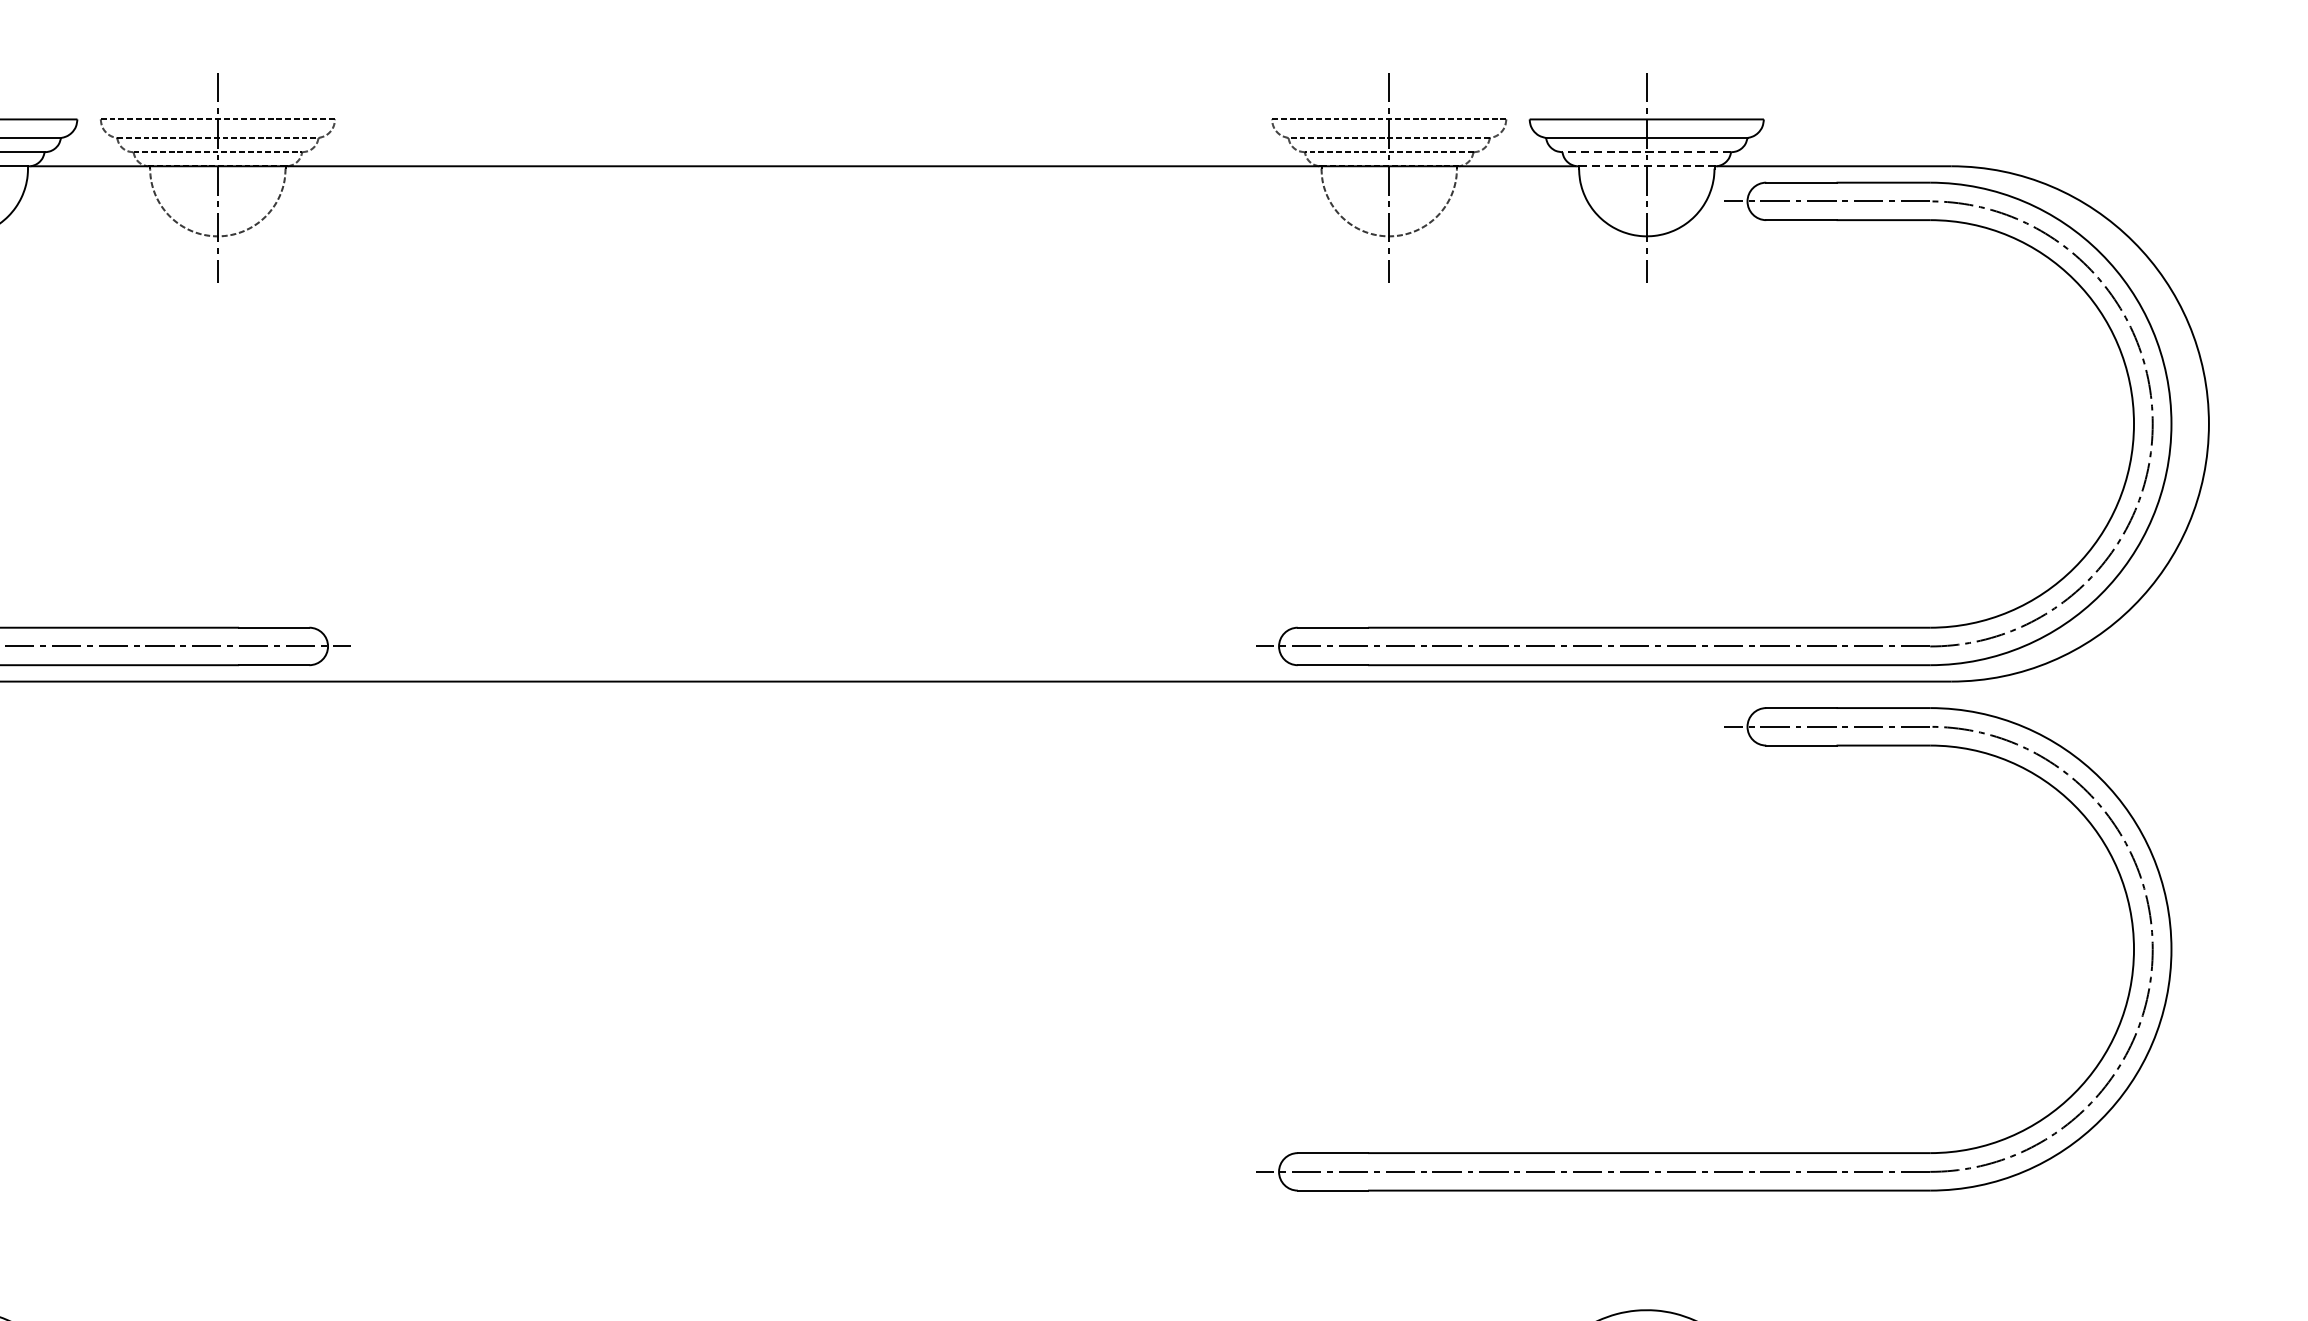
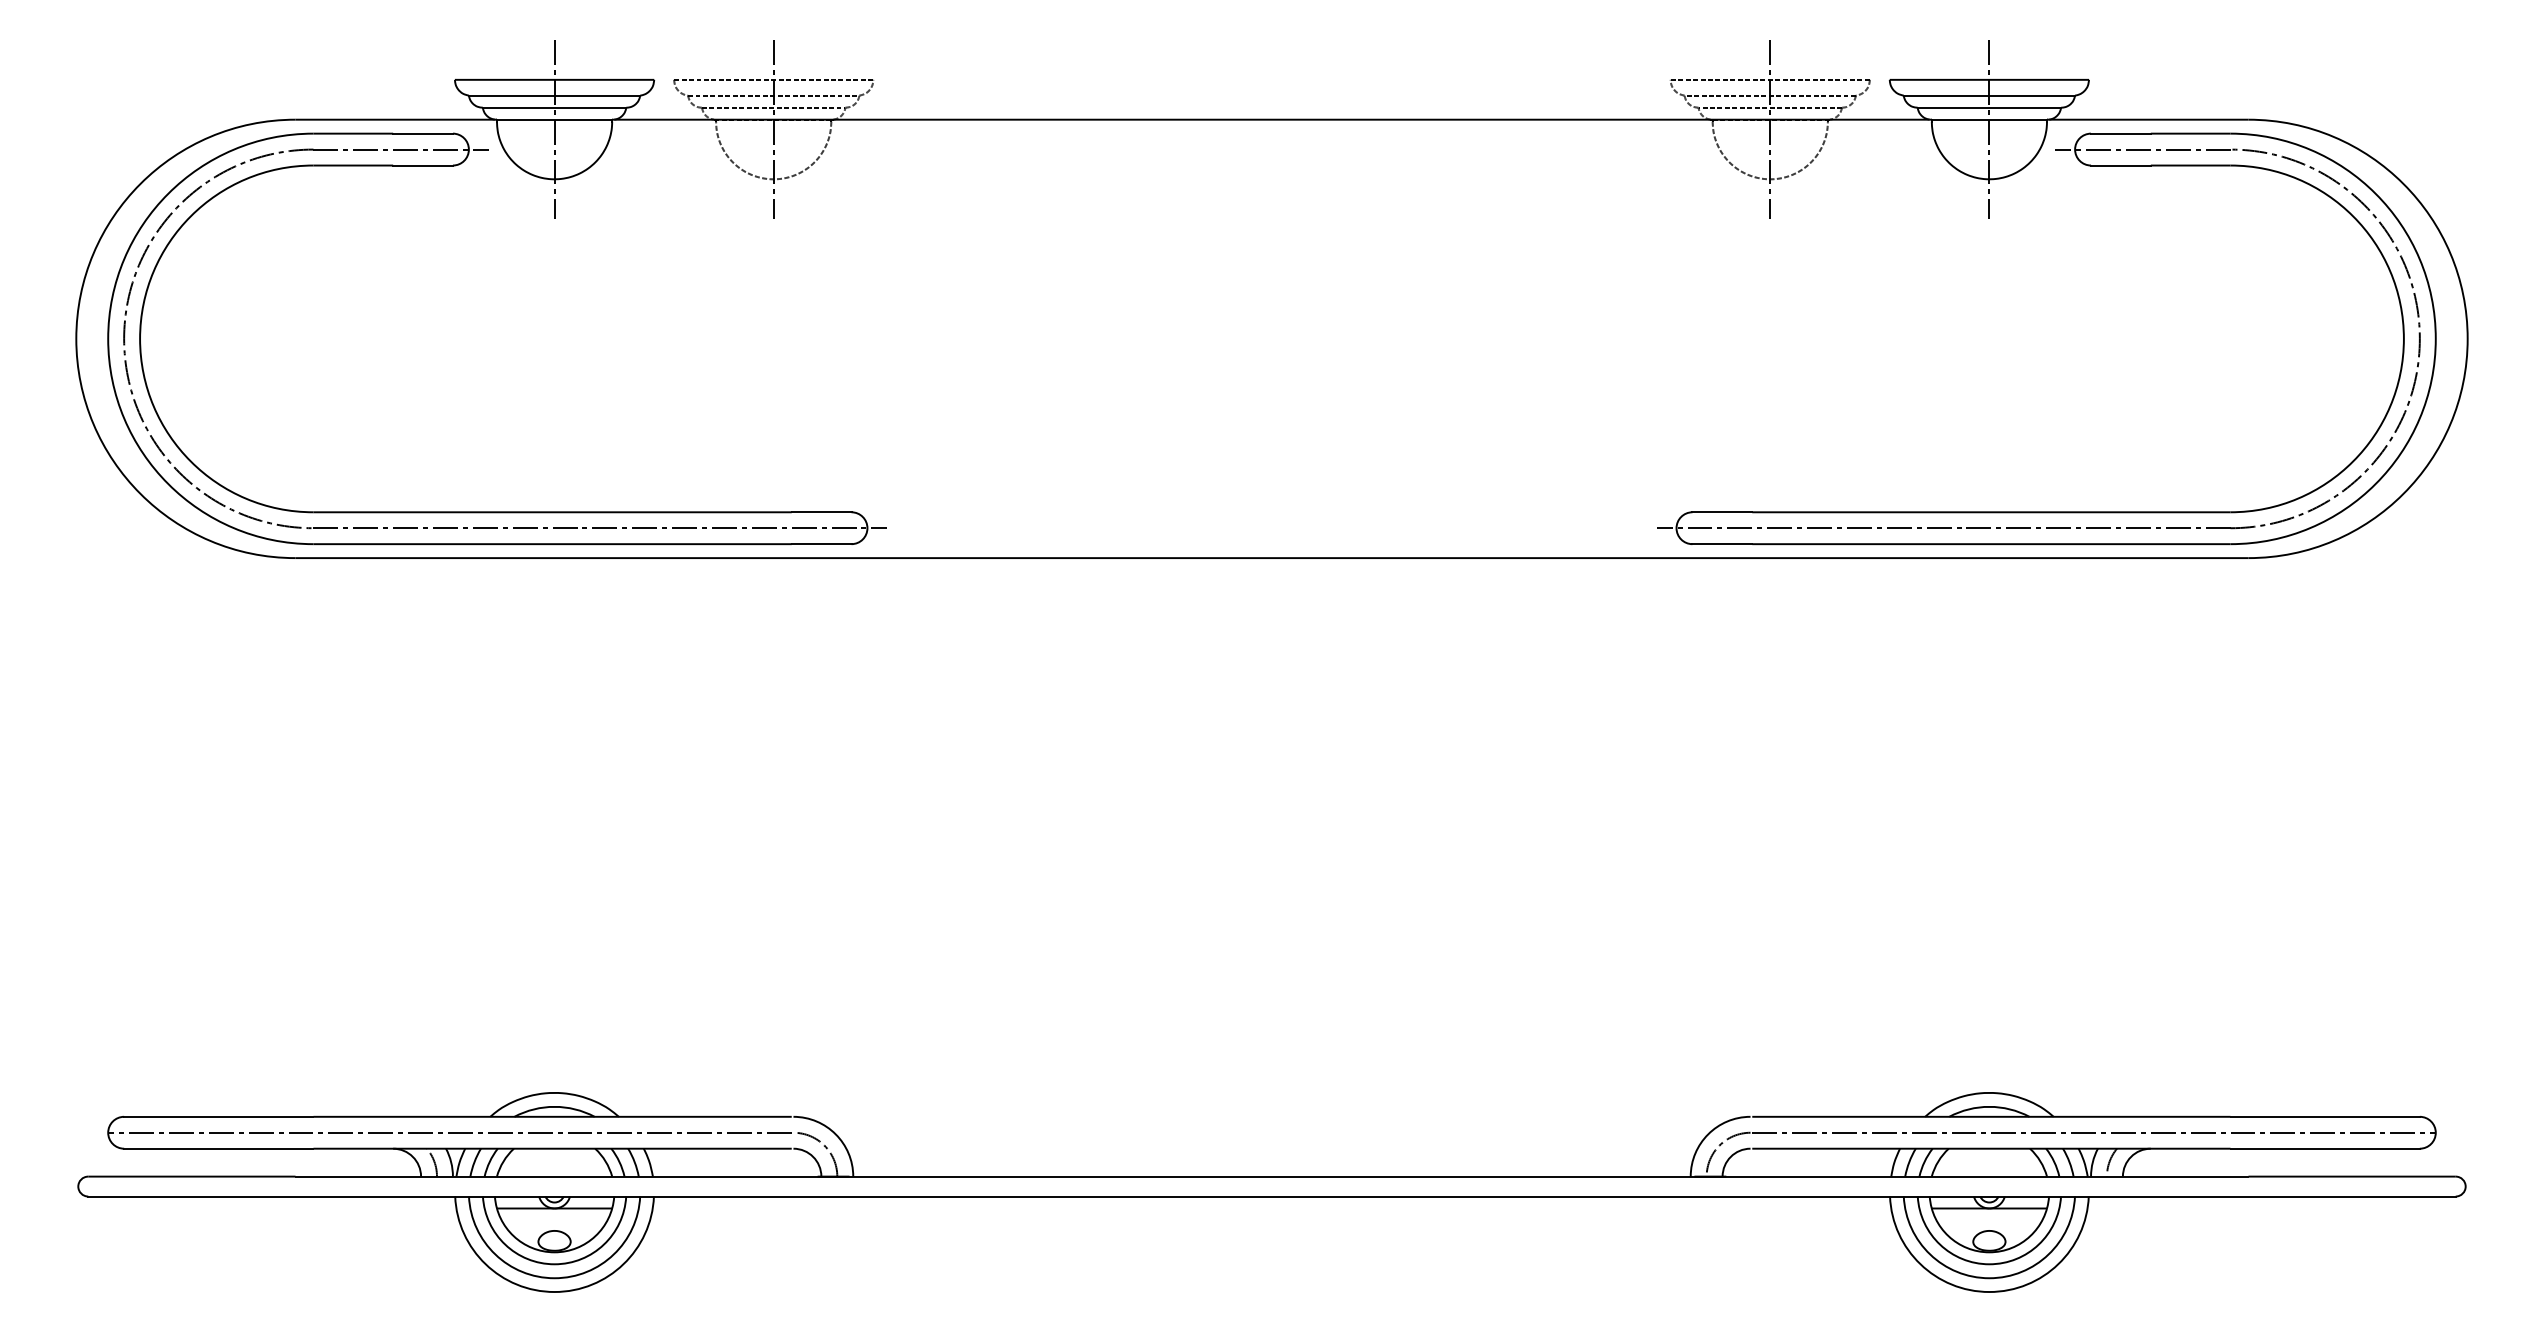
line: (1646, 151) -> (1989, 107), dashed -> solid
line: (1646, 166) -> (1989, 119), dashed -> solid
part: (1713, 1152) -> (2046, 958), removed

